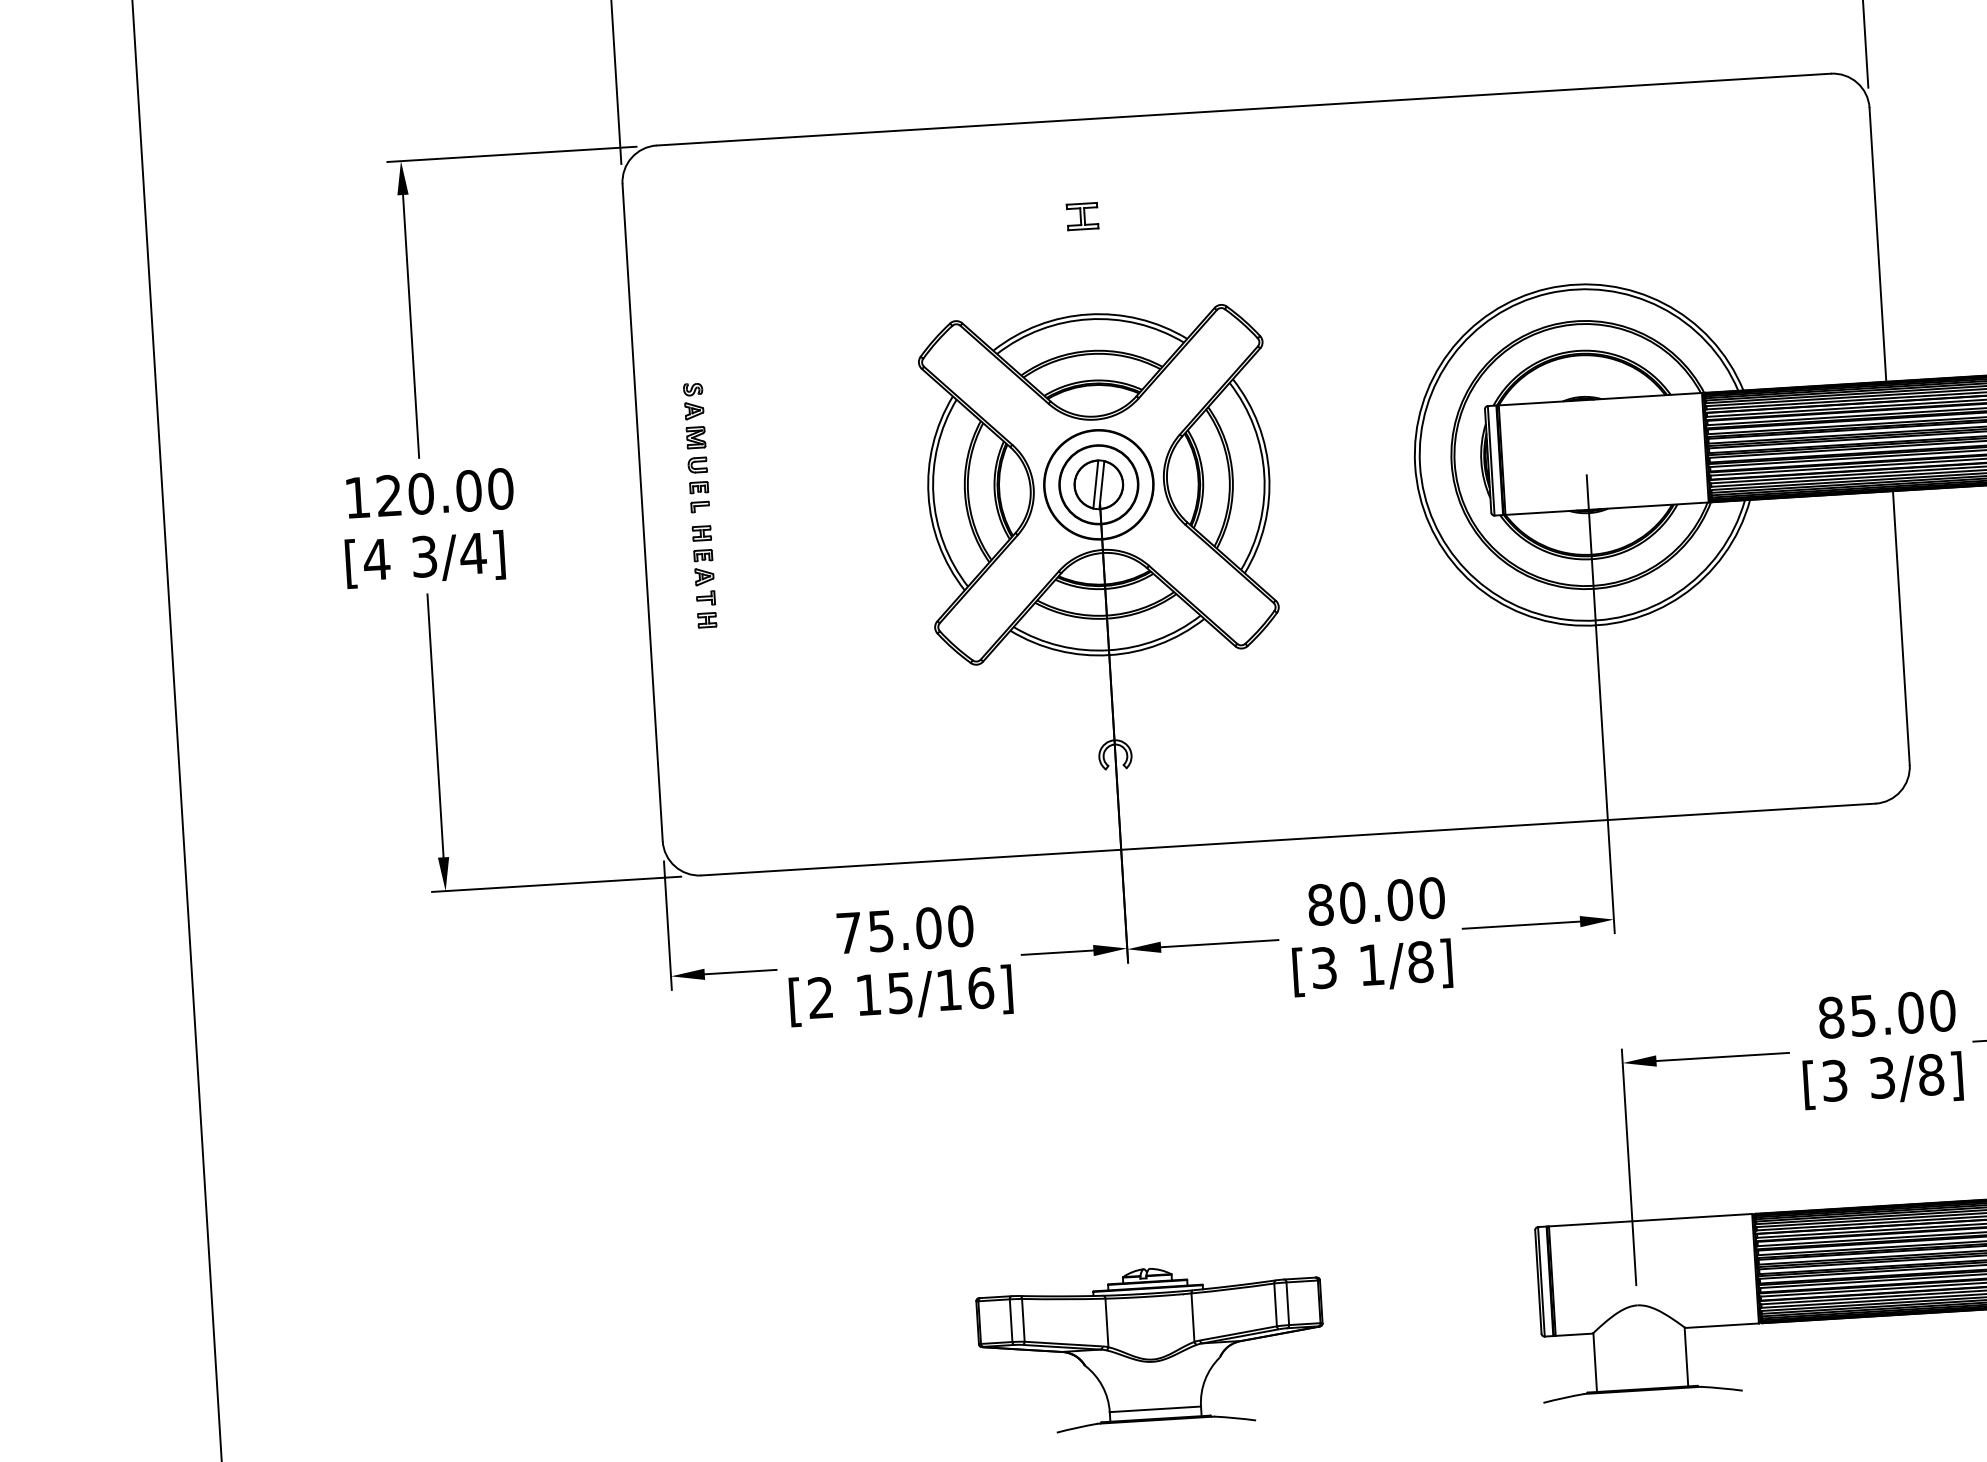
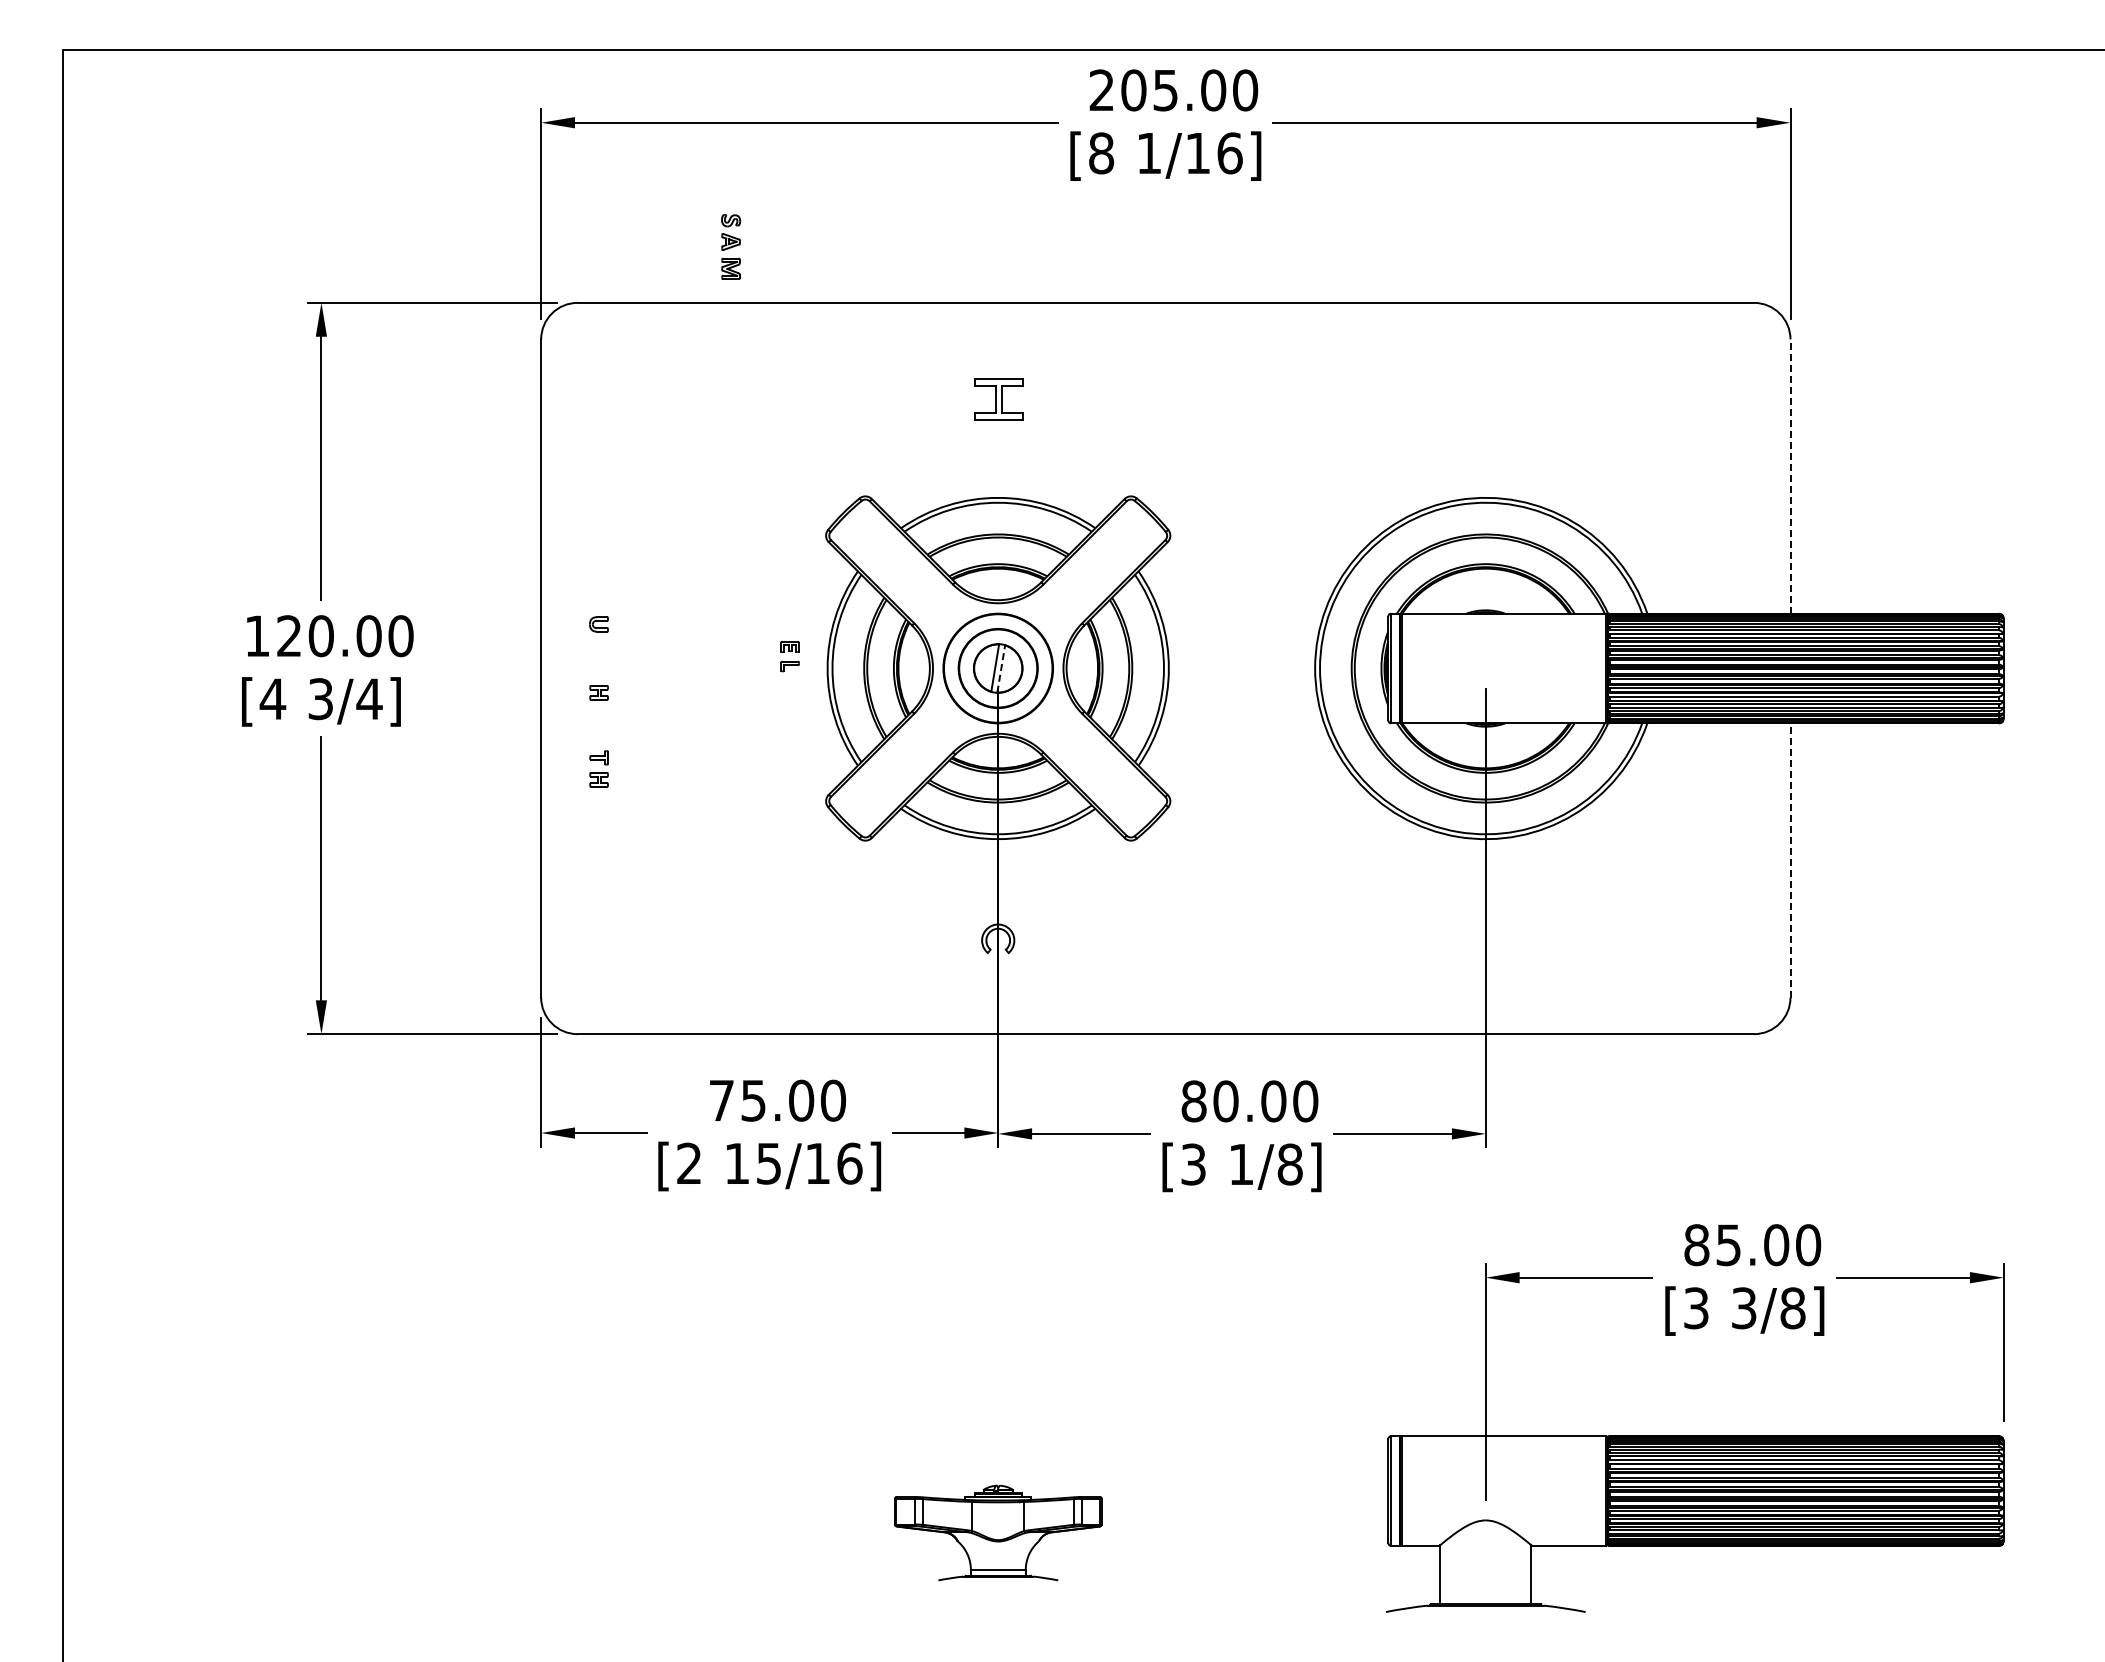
part: (1081, 216) -> (997, 399), size x1.6
line: (1877, 244) -> (1790, 476), solid -> dashed
part: (695, 415) -> (731, 246), moved
line: (1102, 485) -> (1001, 669), solid -> dashed
part: (699, 497) -> (789, 656), moved
part: (703, 568) -> (598, 727), removed
line: (1901, 627) -> (1790, 859), solid -> dashed
part: (1151, 1347) -> (998, 1532), size x0.6

